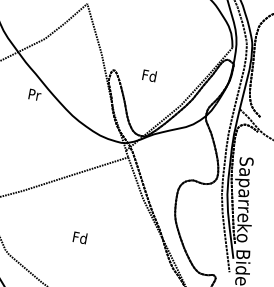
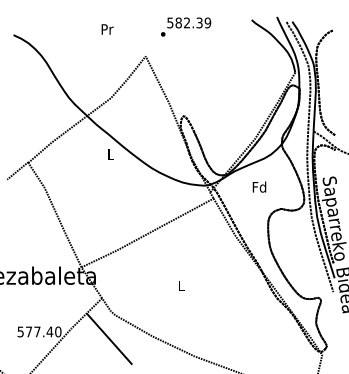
text: (149, 75) -> (259, 186), moved
text: (35, 94) -> (111, 154), Pr -> L
text: (80, 237) -> (181, 285), Fd -> L

